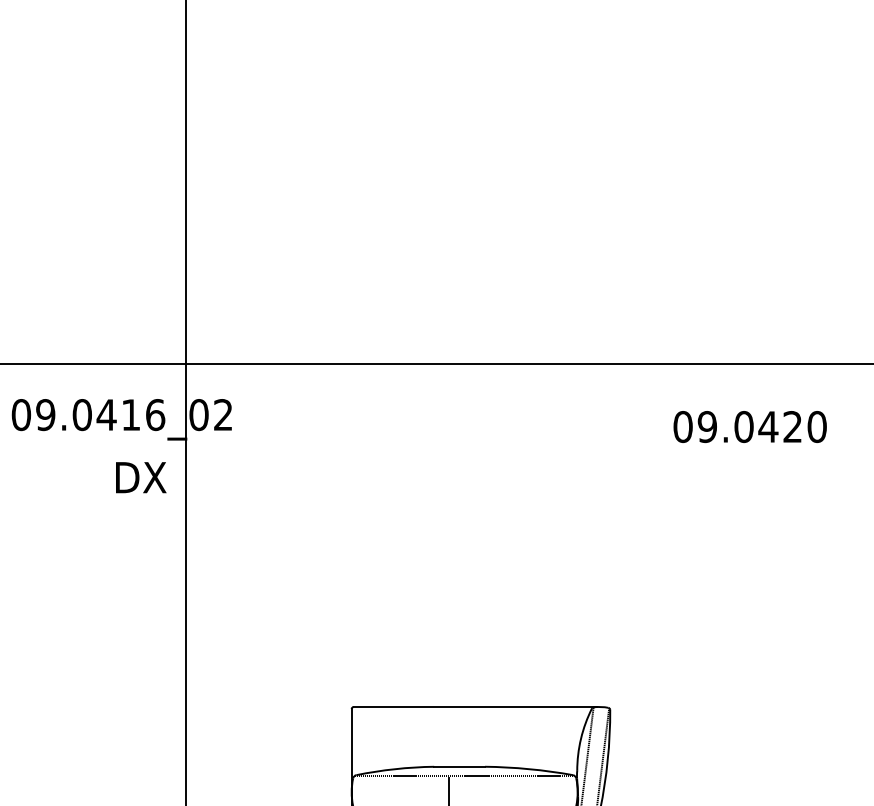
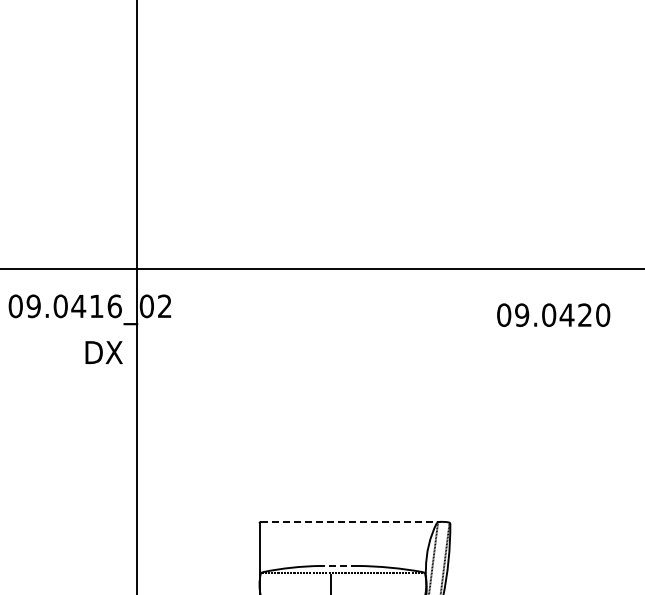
line: (476, 706) -> (351, 521), solid -> dashed
line: (460, 766) -> (339, 565), solid -> dashed

